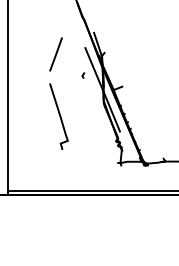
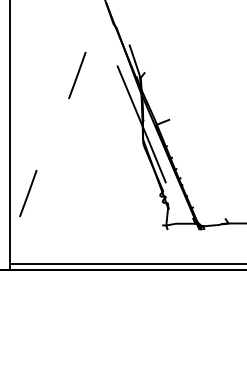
line: (82, 75) -> (114, 104), removed
curve: (59, 116) -> (82, 161), removed
line: (20, 139) -> (28, 193), added

